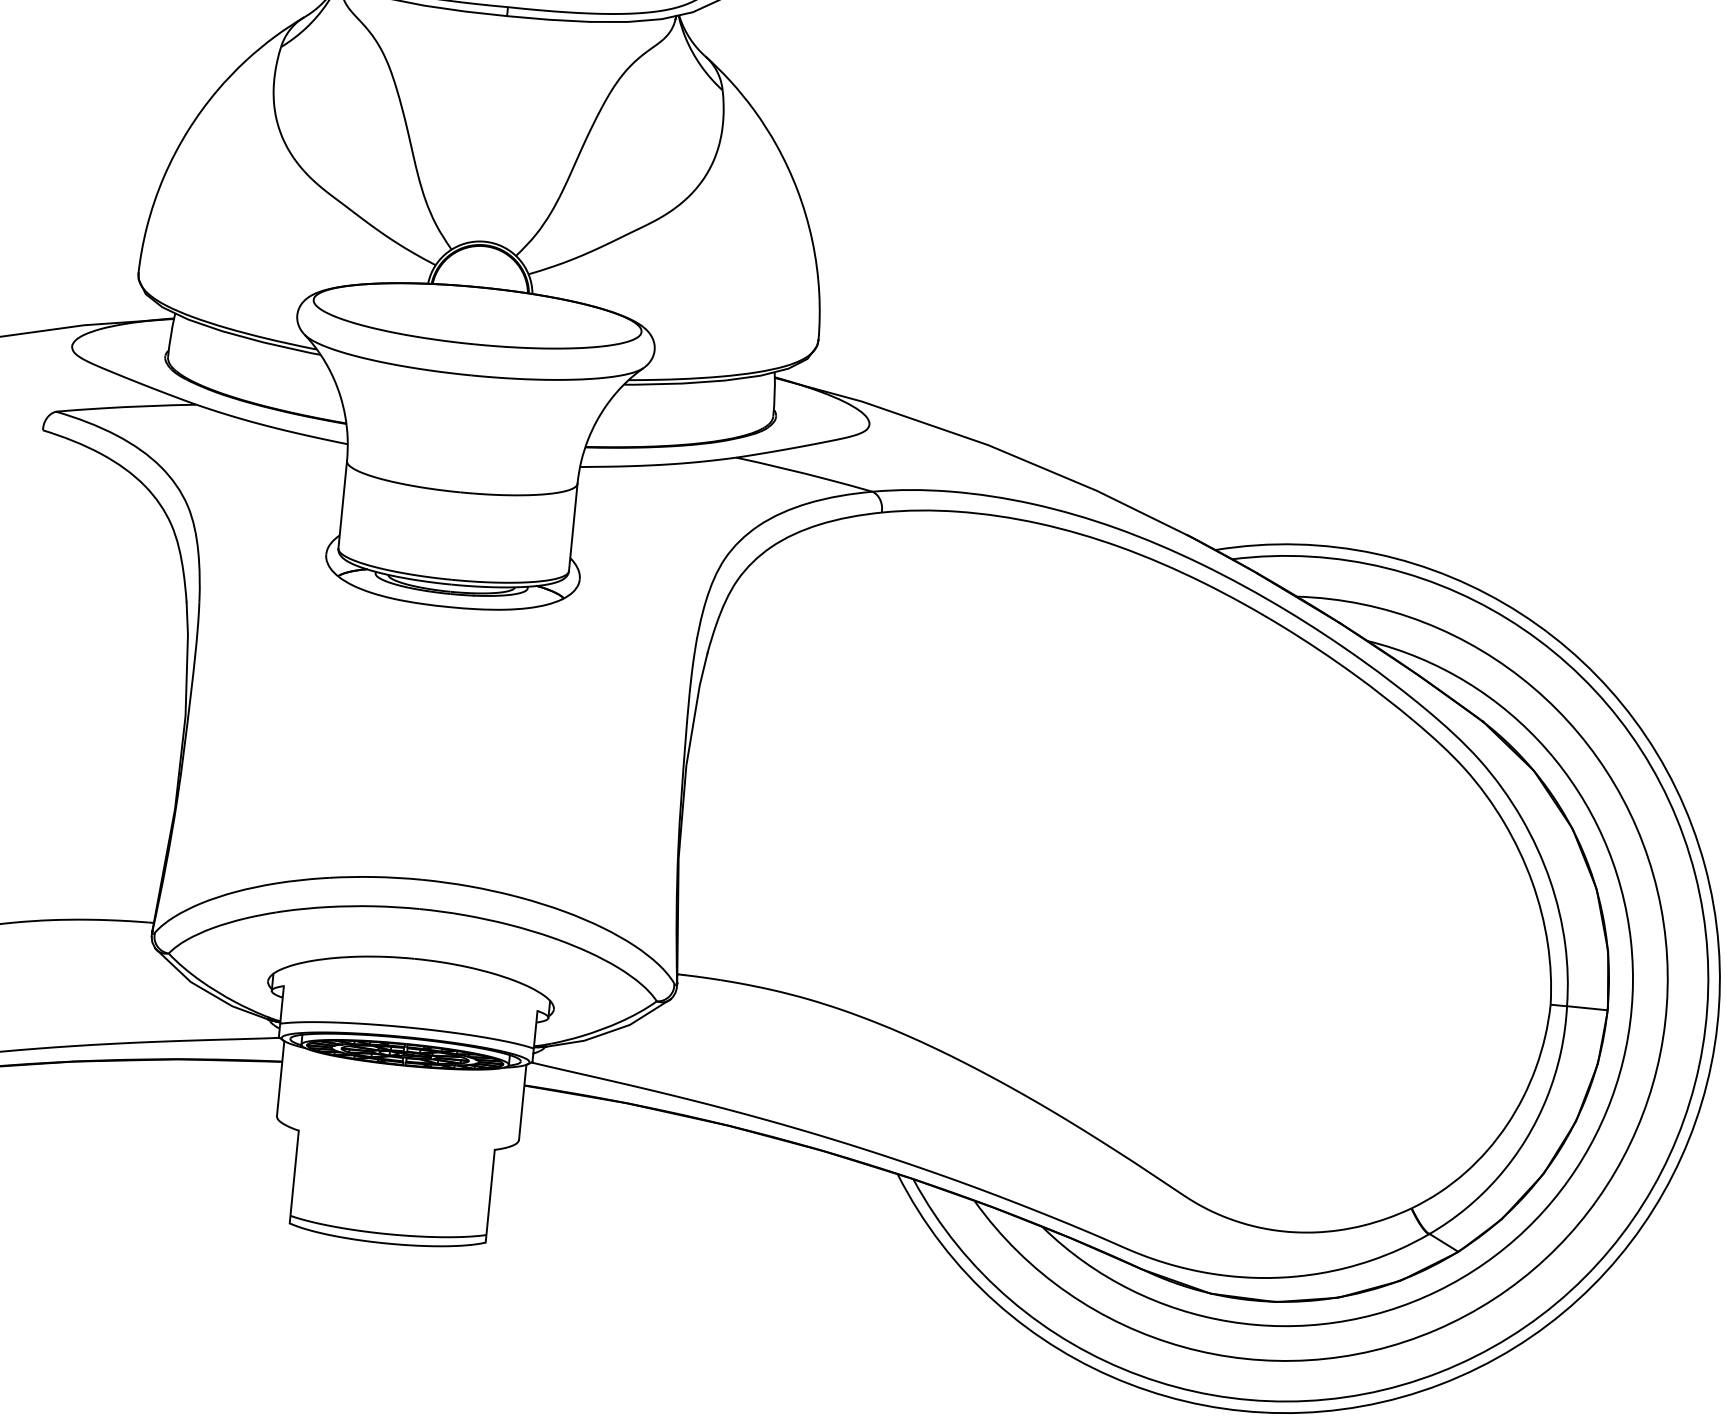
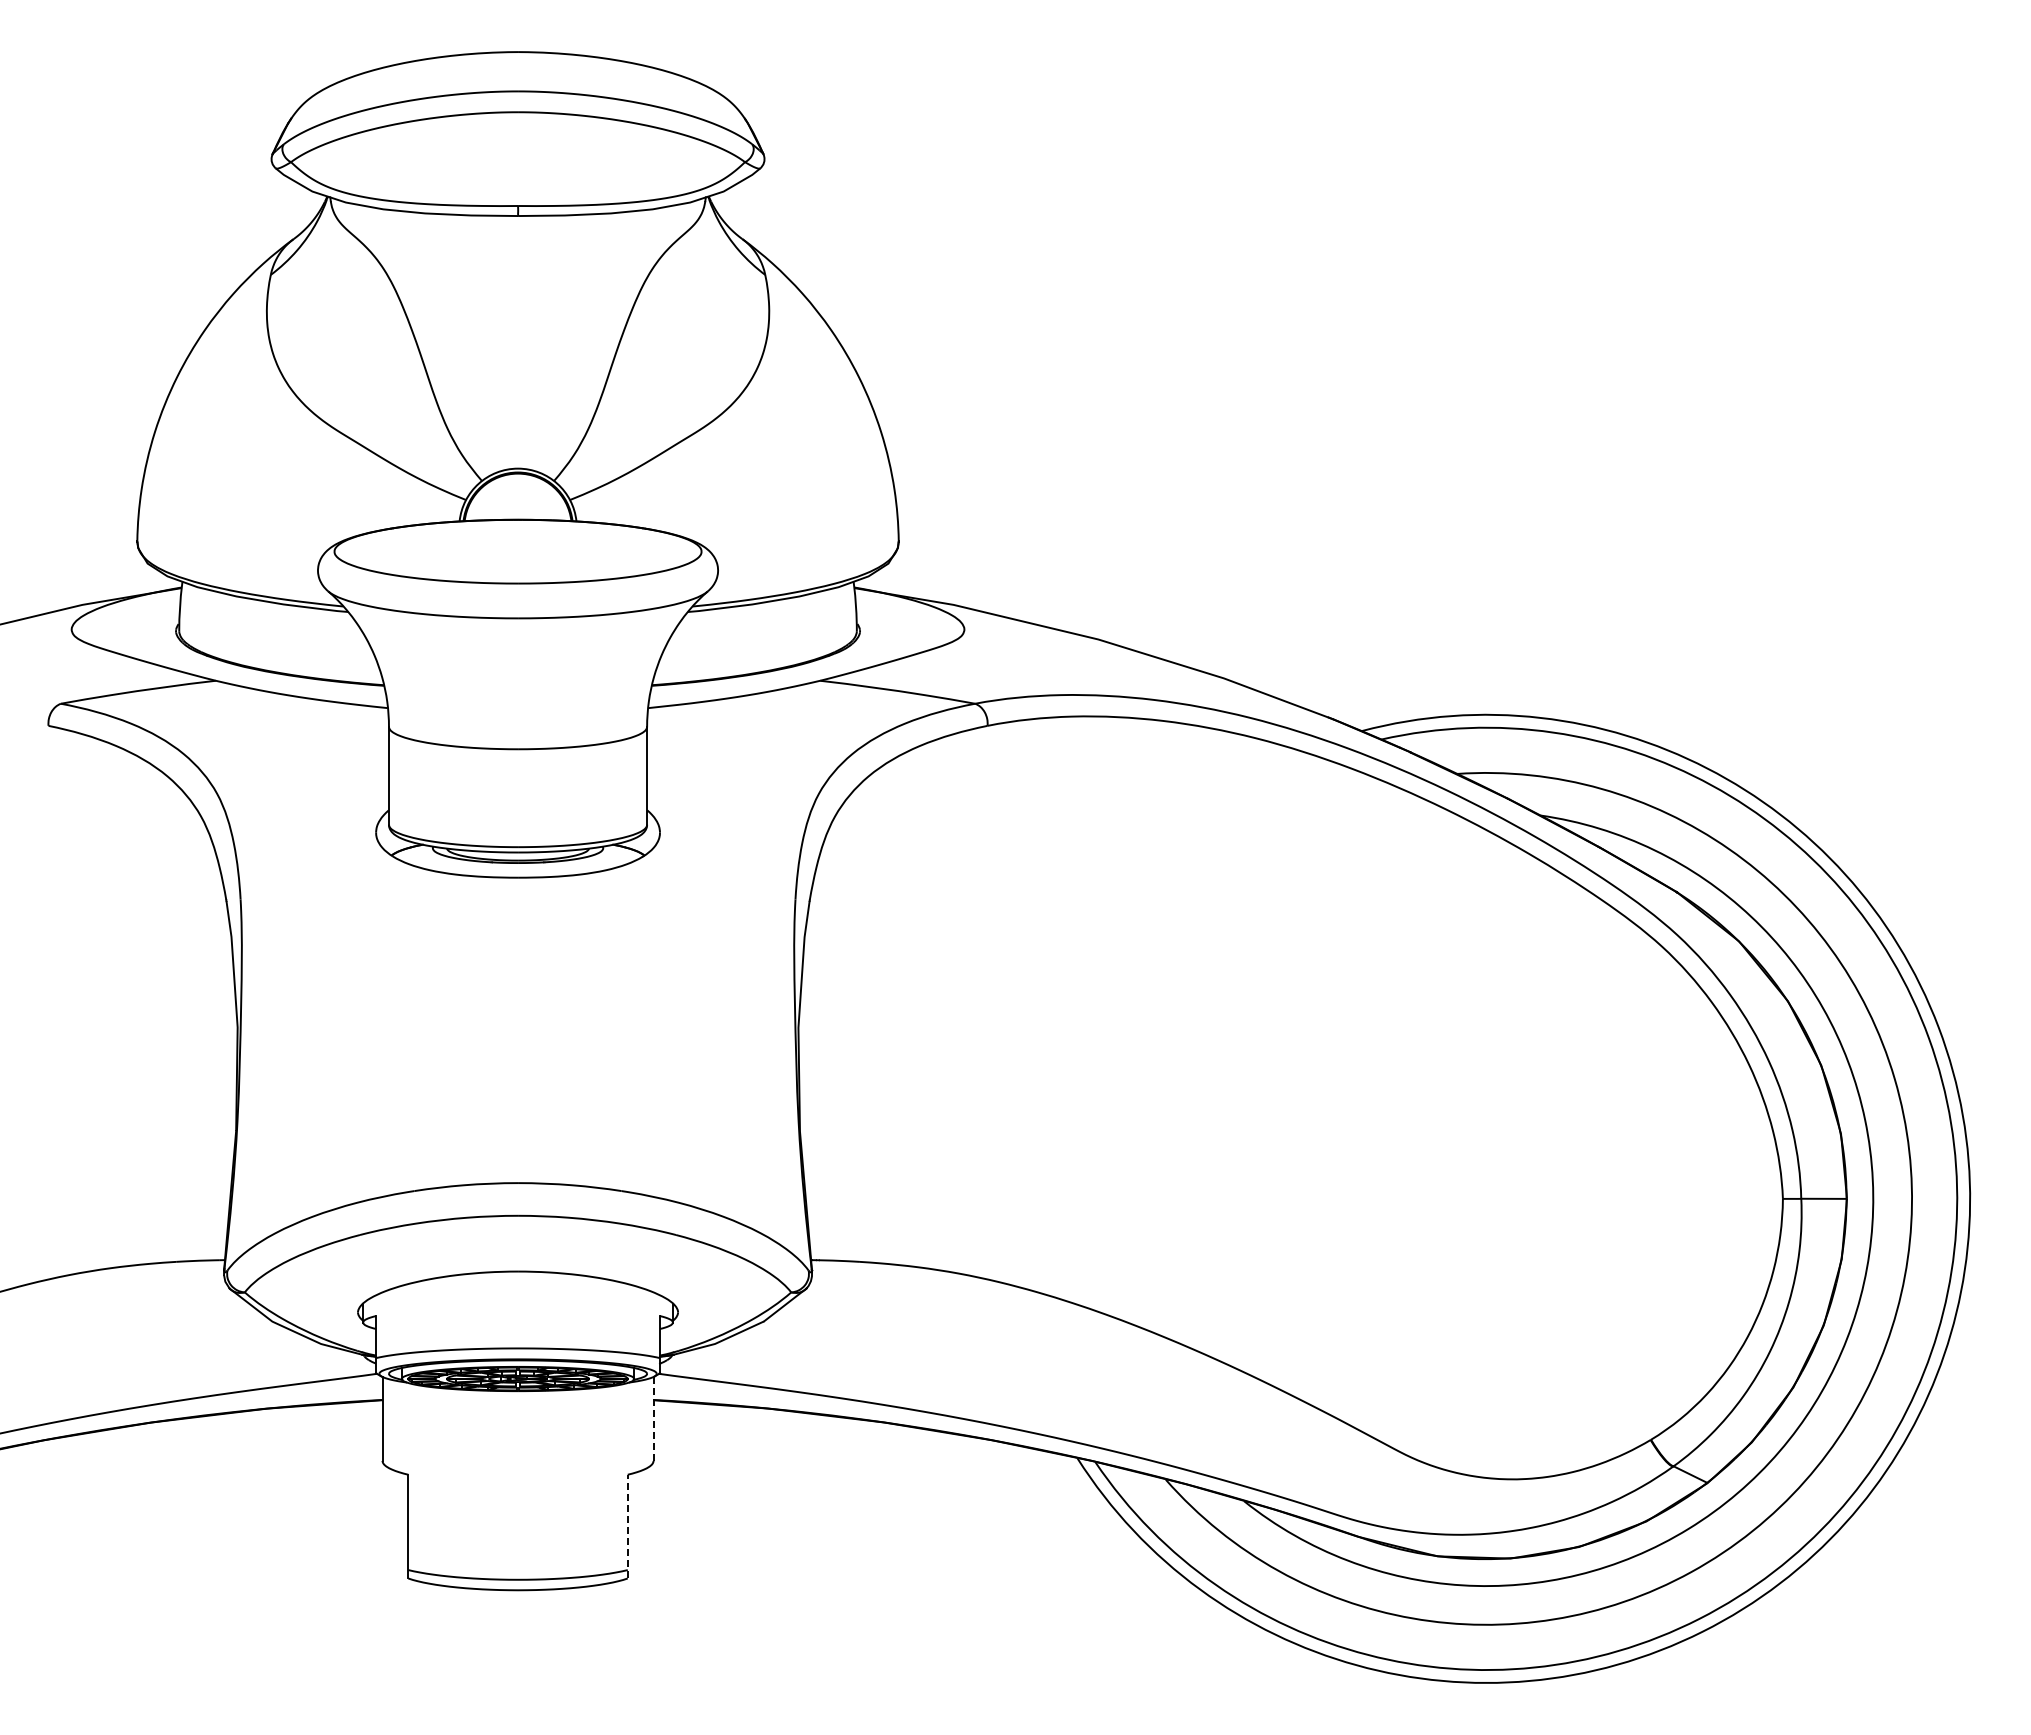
line: (522, 1101) -> (653, 1418), solid -> dashed
line: (490, 1196) -> (627, 1526), solid -> dashed

